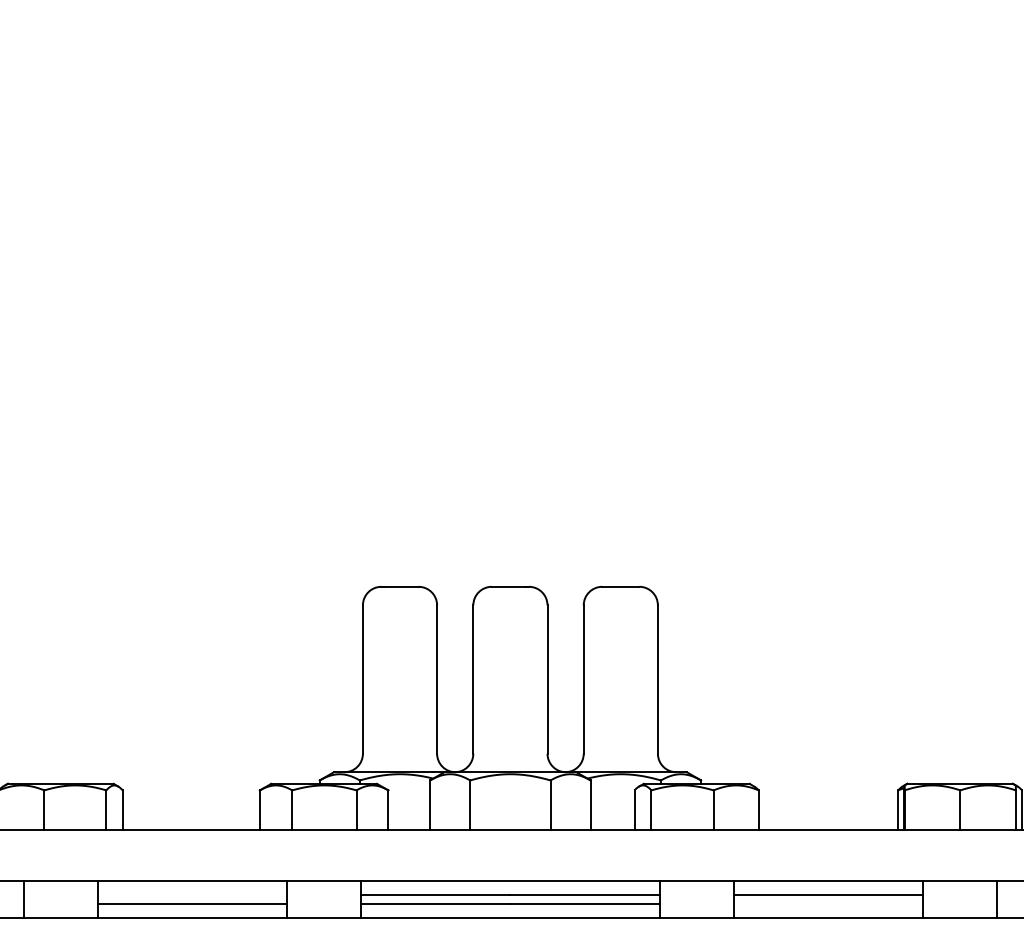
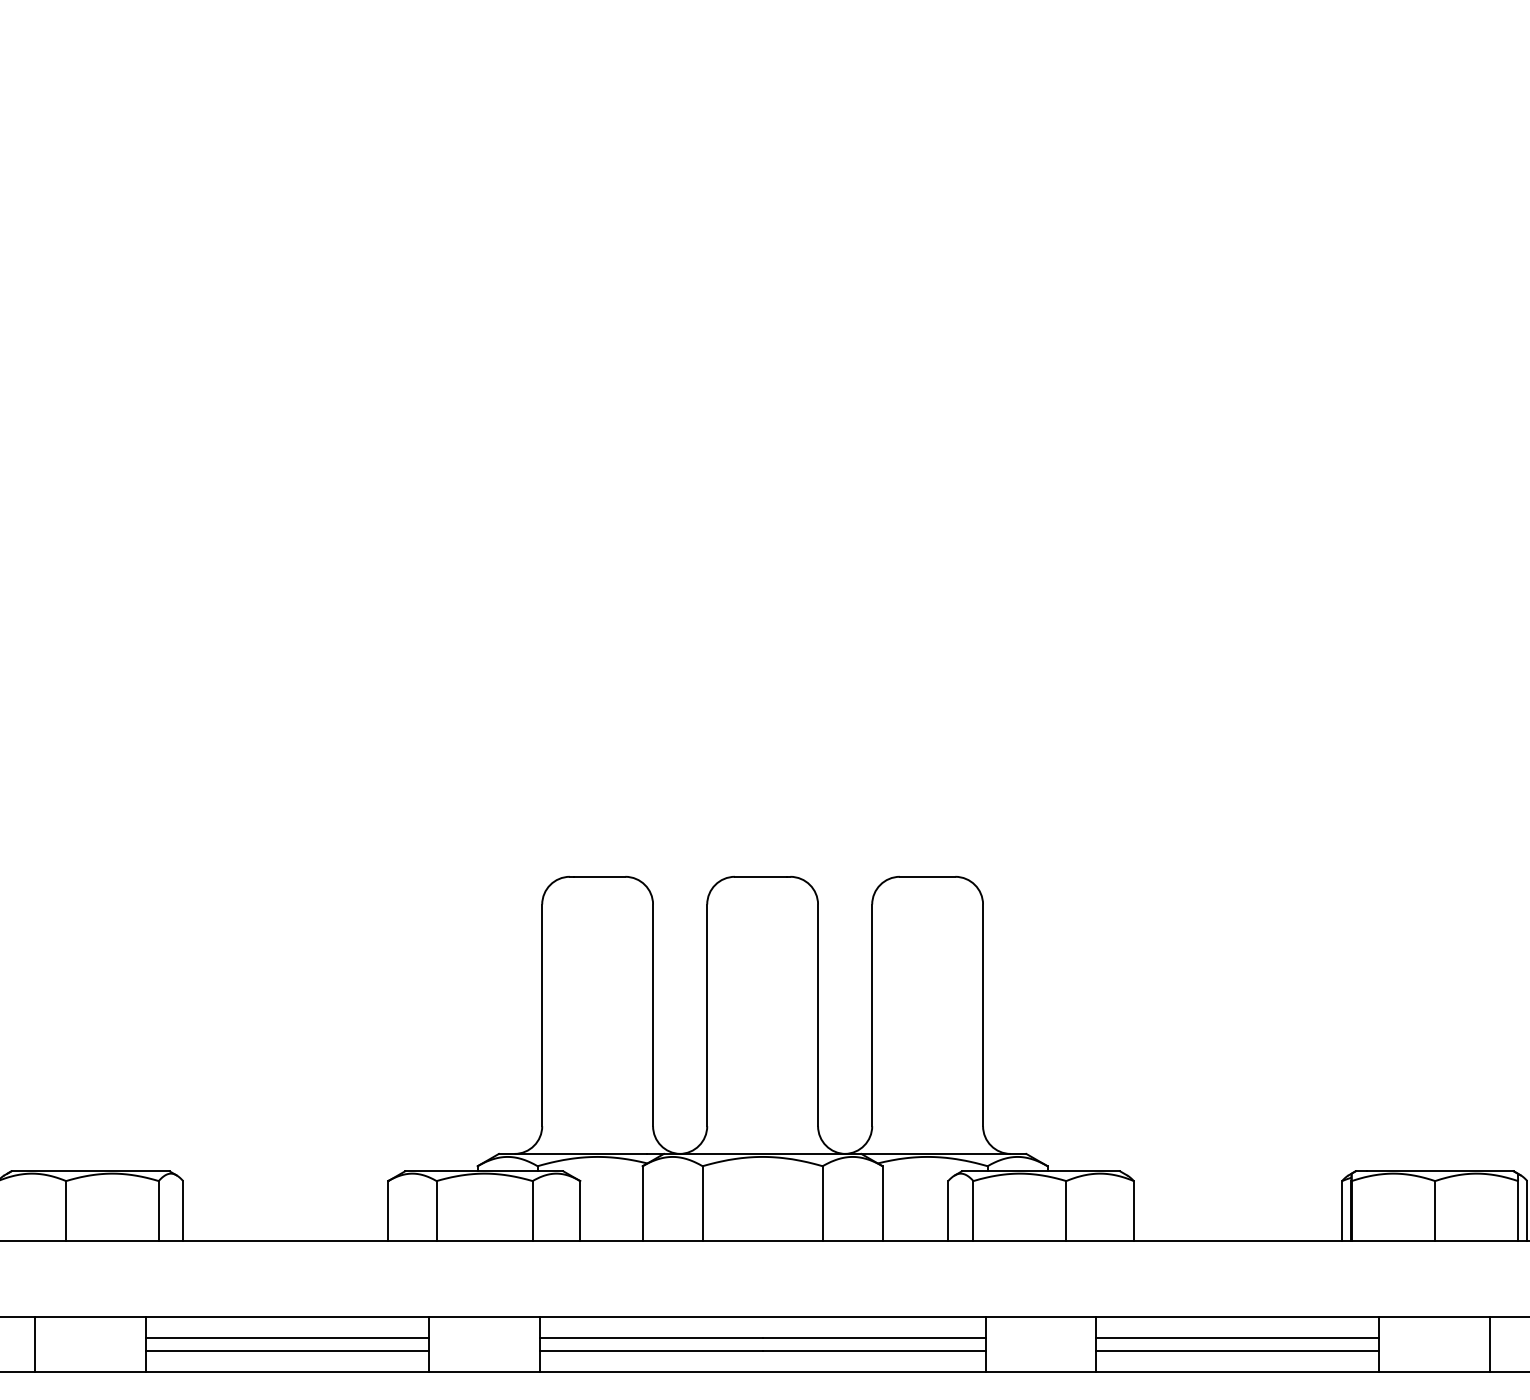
line: (192, 895) -> (287, 1338), added
line: (828, 904) -> (1238, 1351), added

